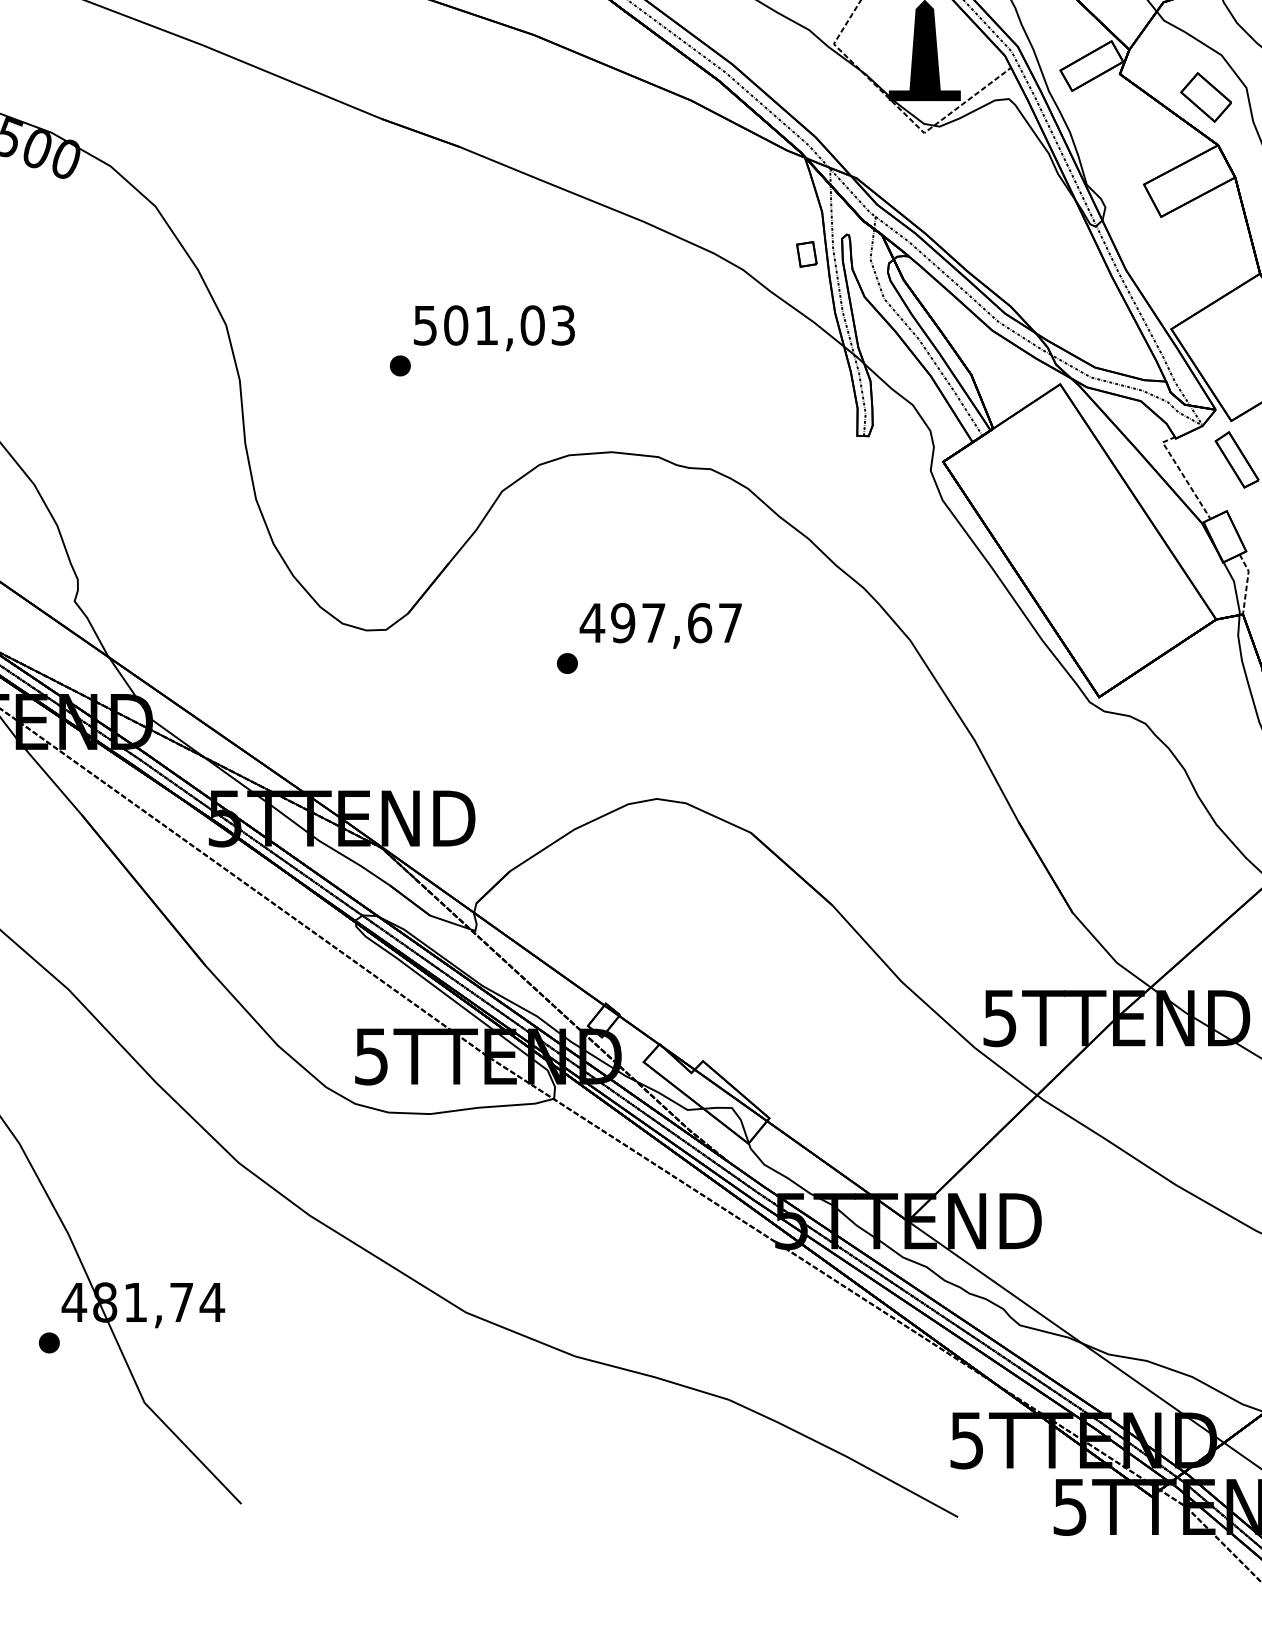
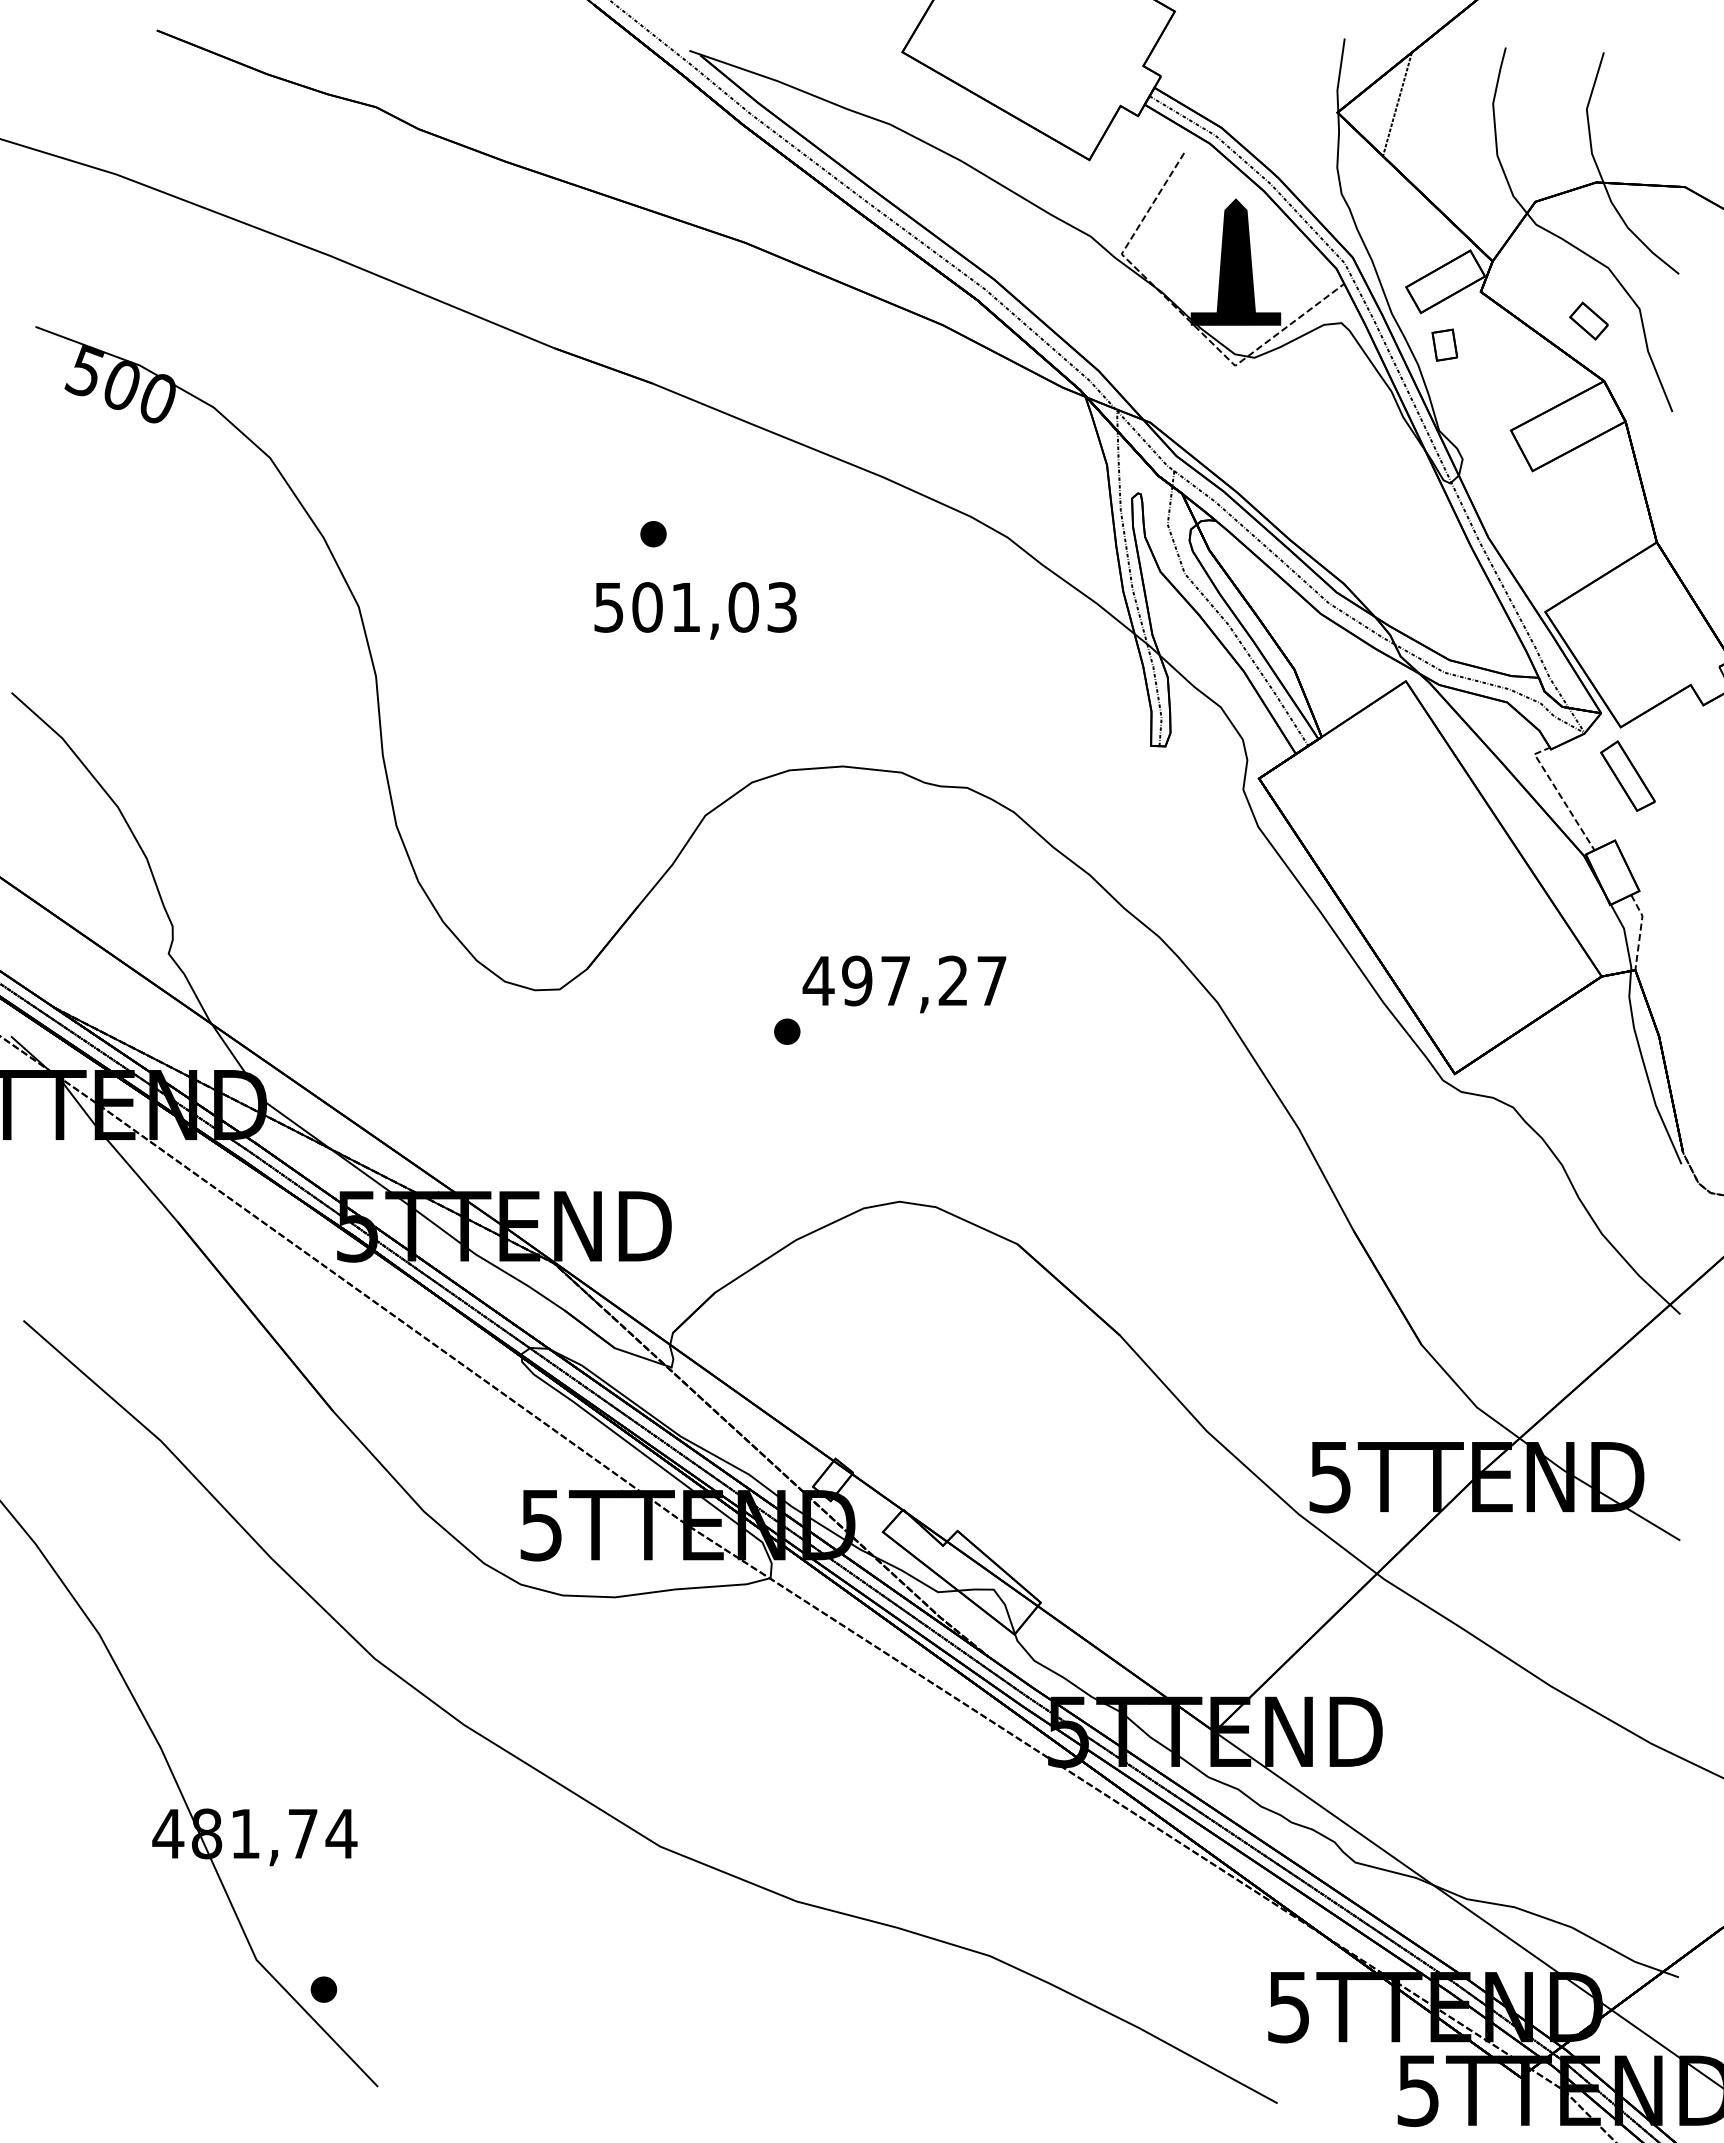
part: (1205, 96) -> (1588, 320), size x0.6
part: (806, 253) -> (1444, 344), moved
part: (400, 366) -> (653, 534), moved
text: (699, 622) -> (953, 980), 497,67 -> 497,27
part: (49, 1342) -> (323, 1989), moved

